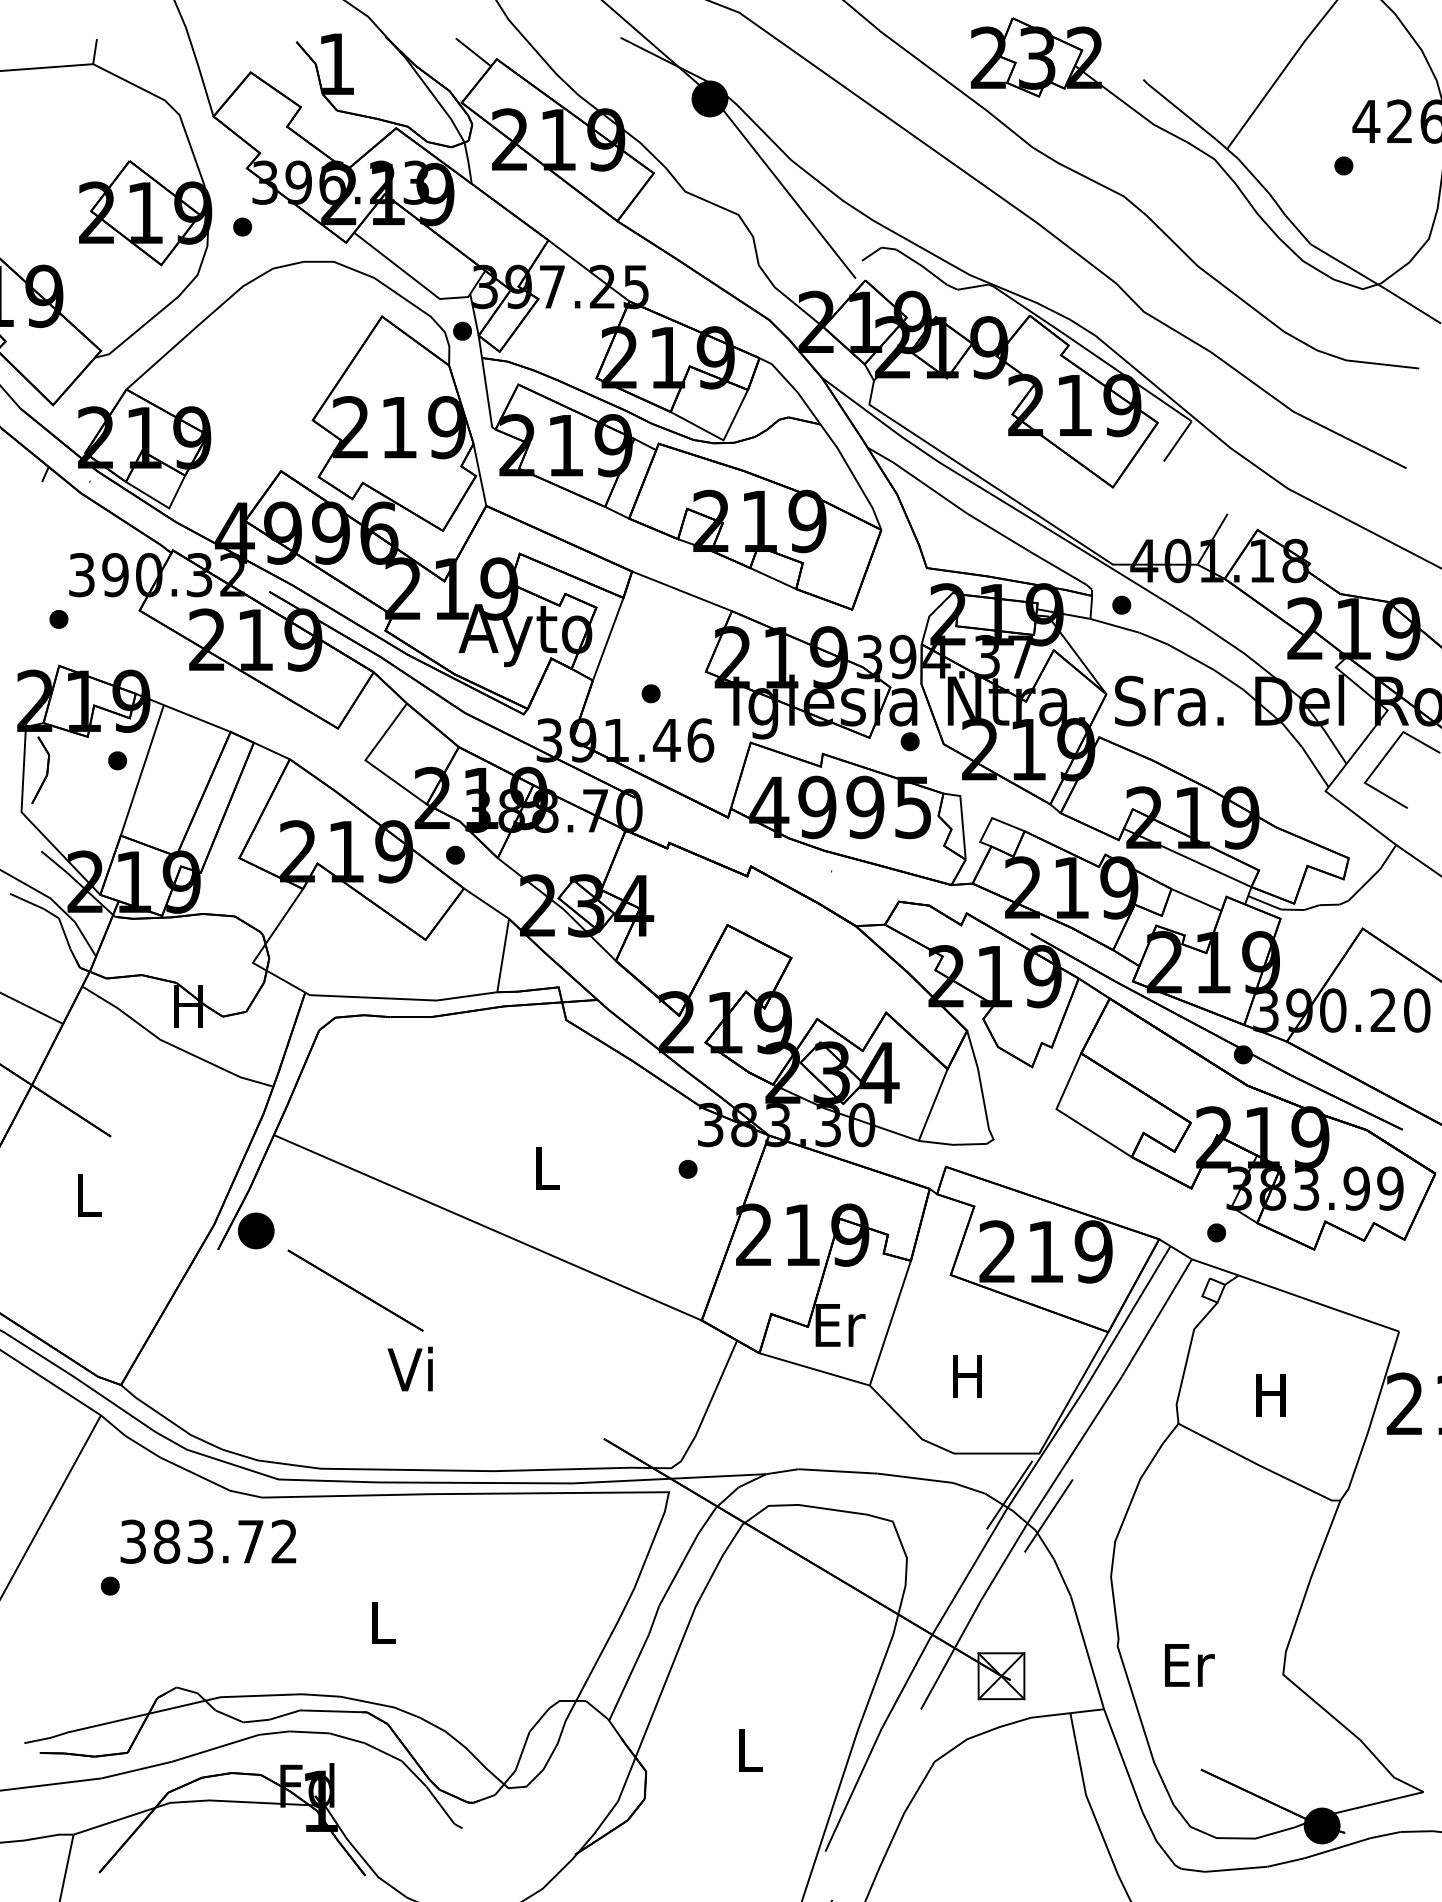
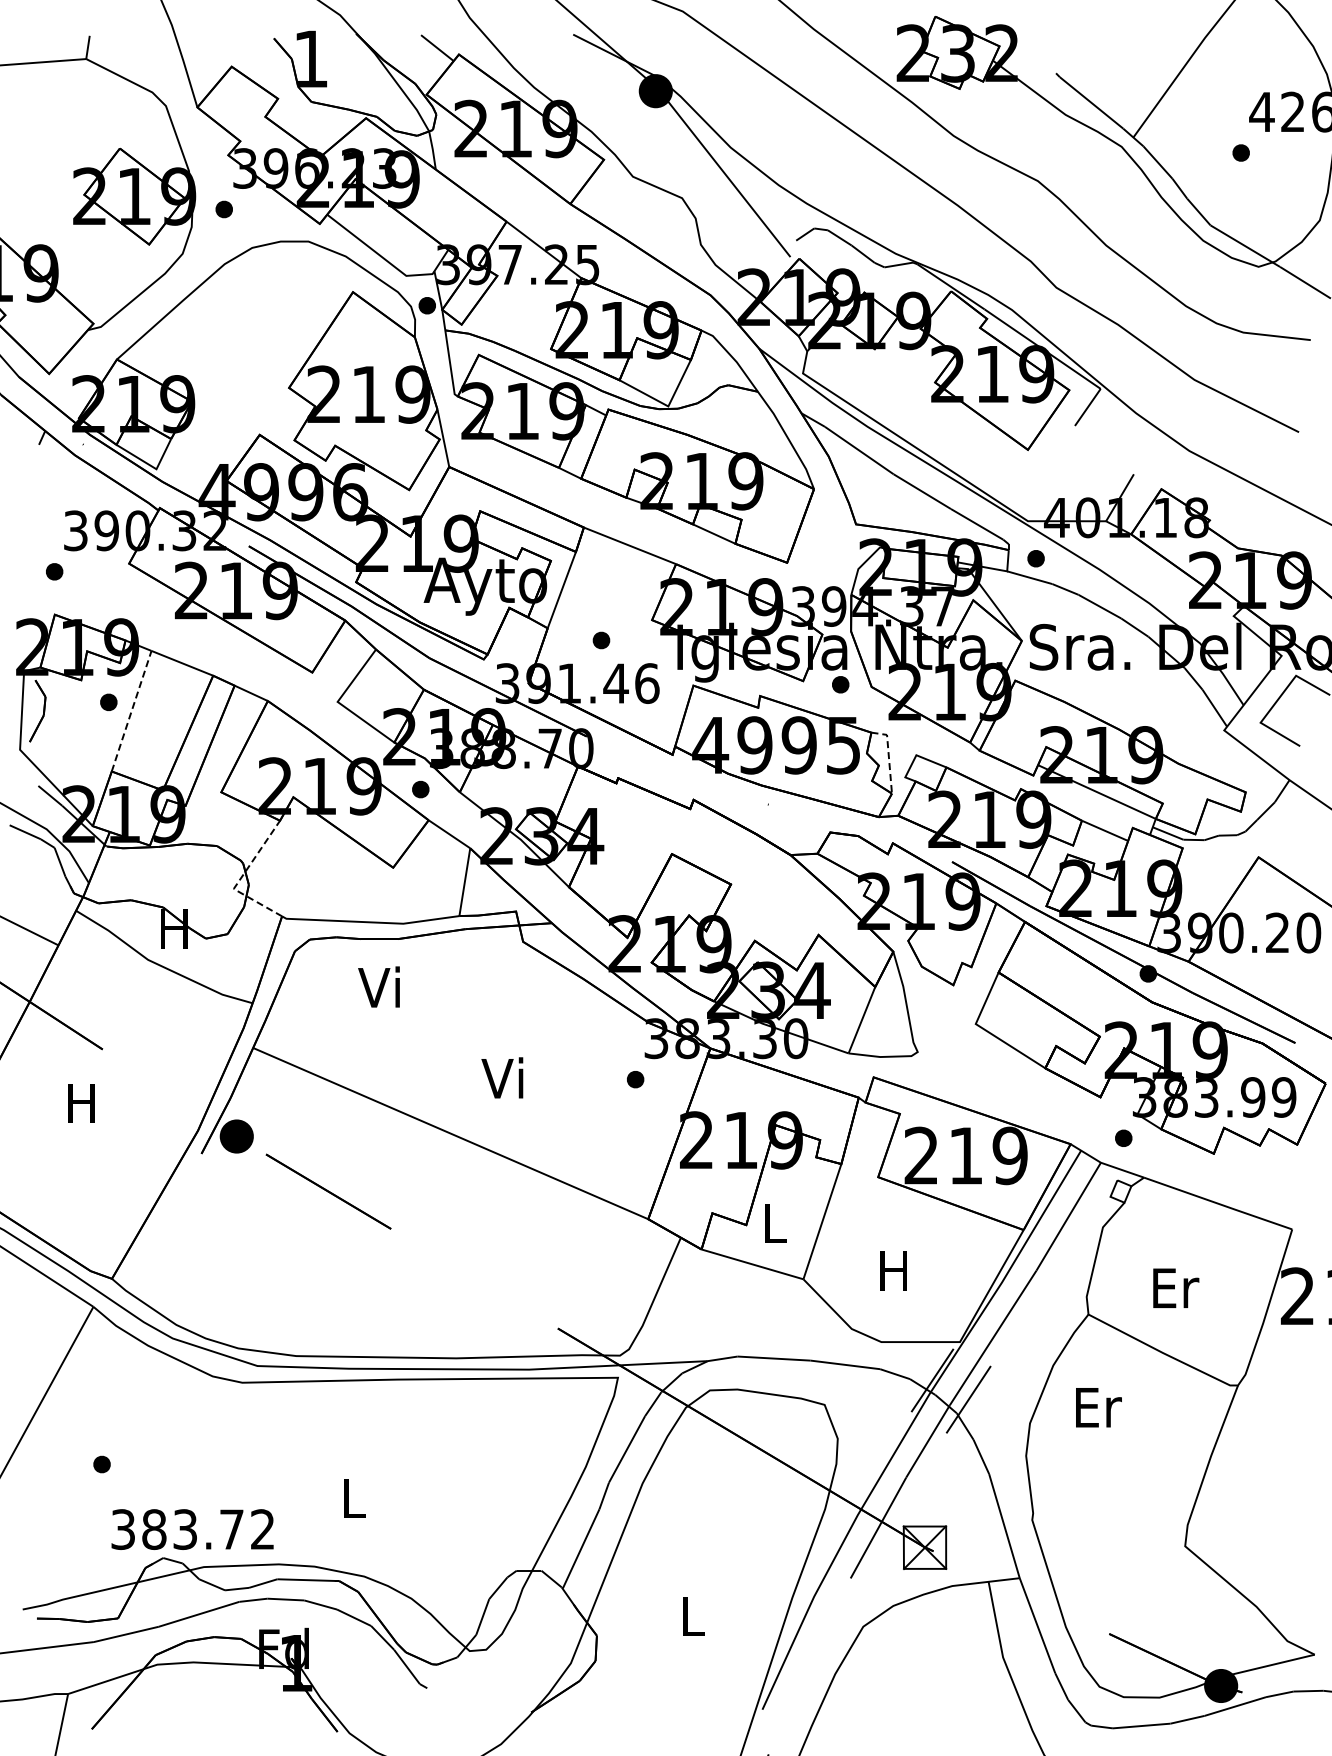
line: (142, 769) -> (131, 710), solid -> dashed
line: (961, 818) -> (888, 755), solid -> dashed
line: (261, 951) -> (241, 878), solid -> dashed
text: (543, 1167) -> (502, 1077), L -> Vi
text: (88, 1195) -> (81, 1103), L -> H
text: (840, 1325) -> (776, 1223), Er -> L
text: (409, 1368) -> (378, 986), moved
text: (1273, 1395) -> (1176, 1288), H -> Er
text: (208, 1541) -> (192, 1529), moved
text: (1189, 1665) -> (1098, 1407), moved

